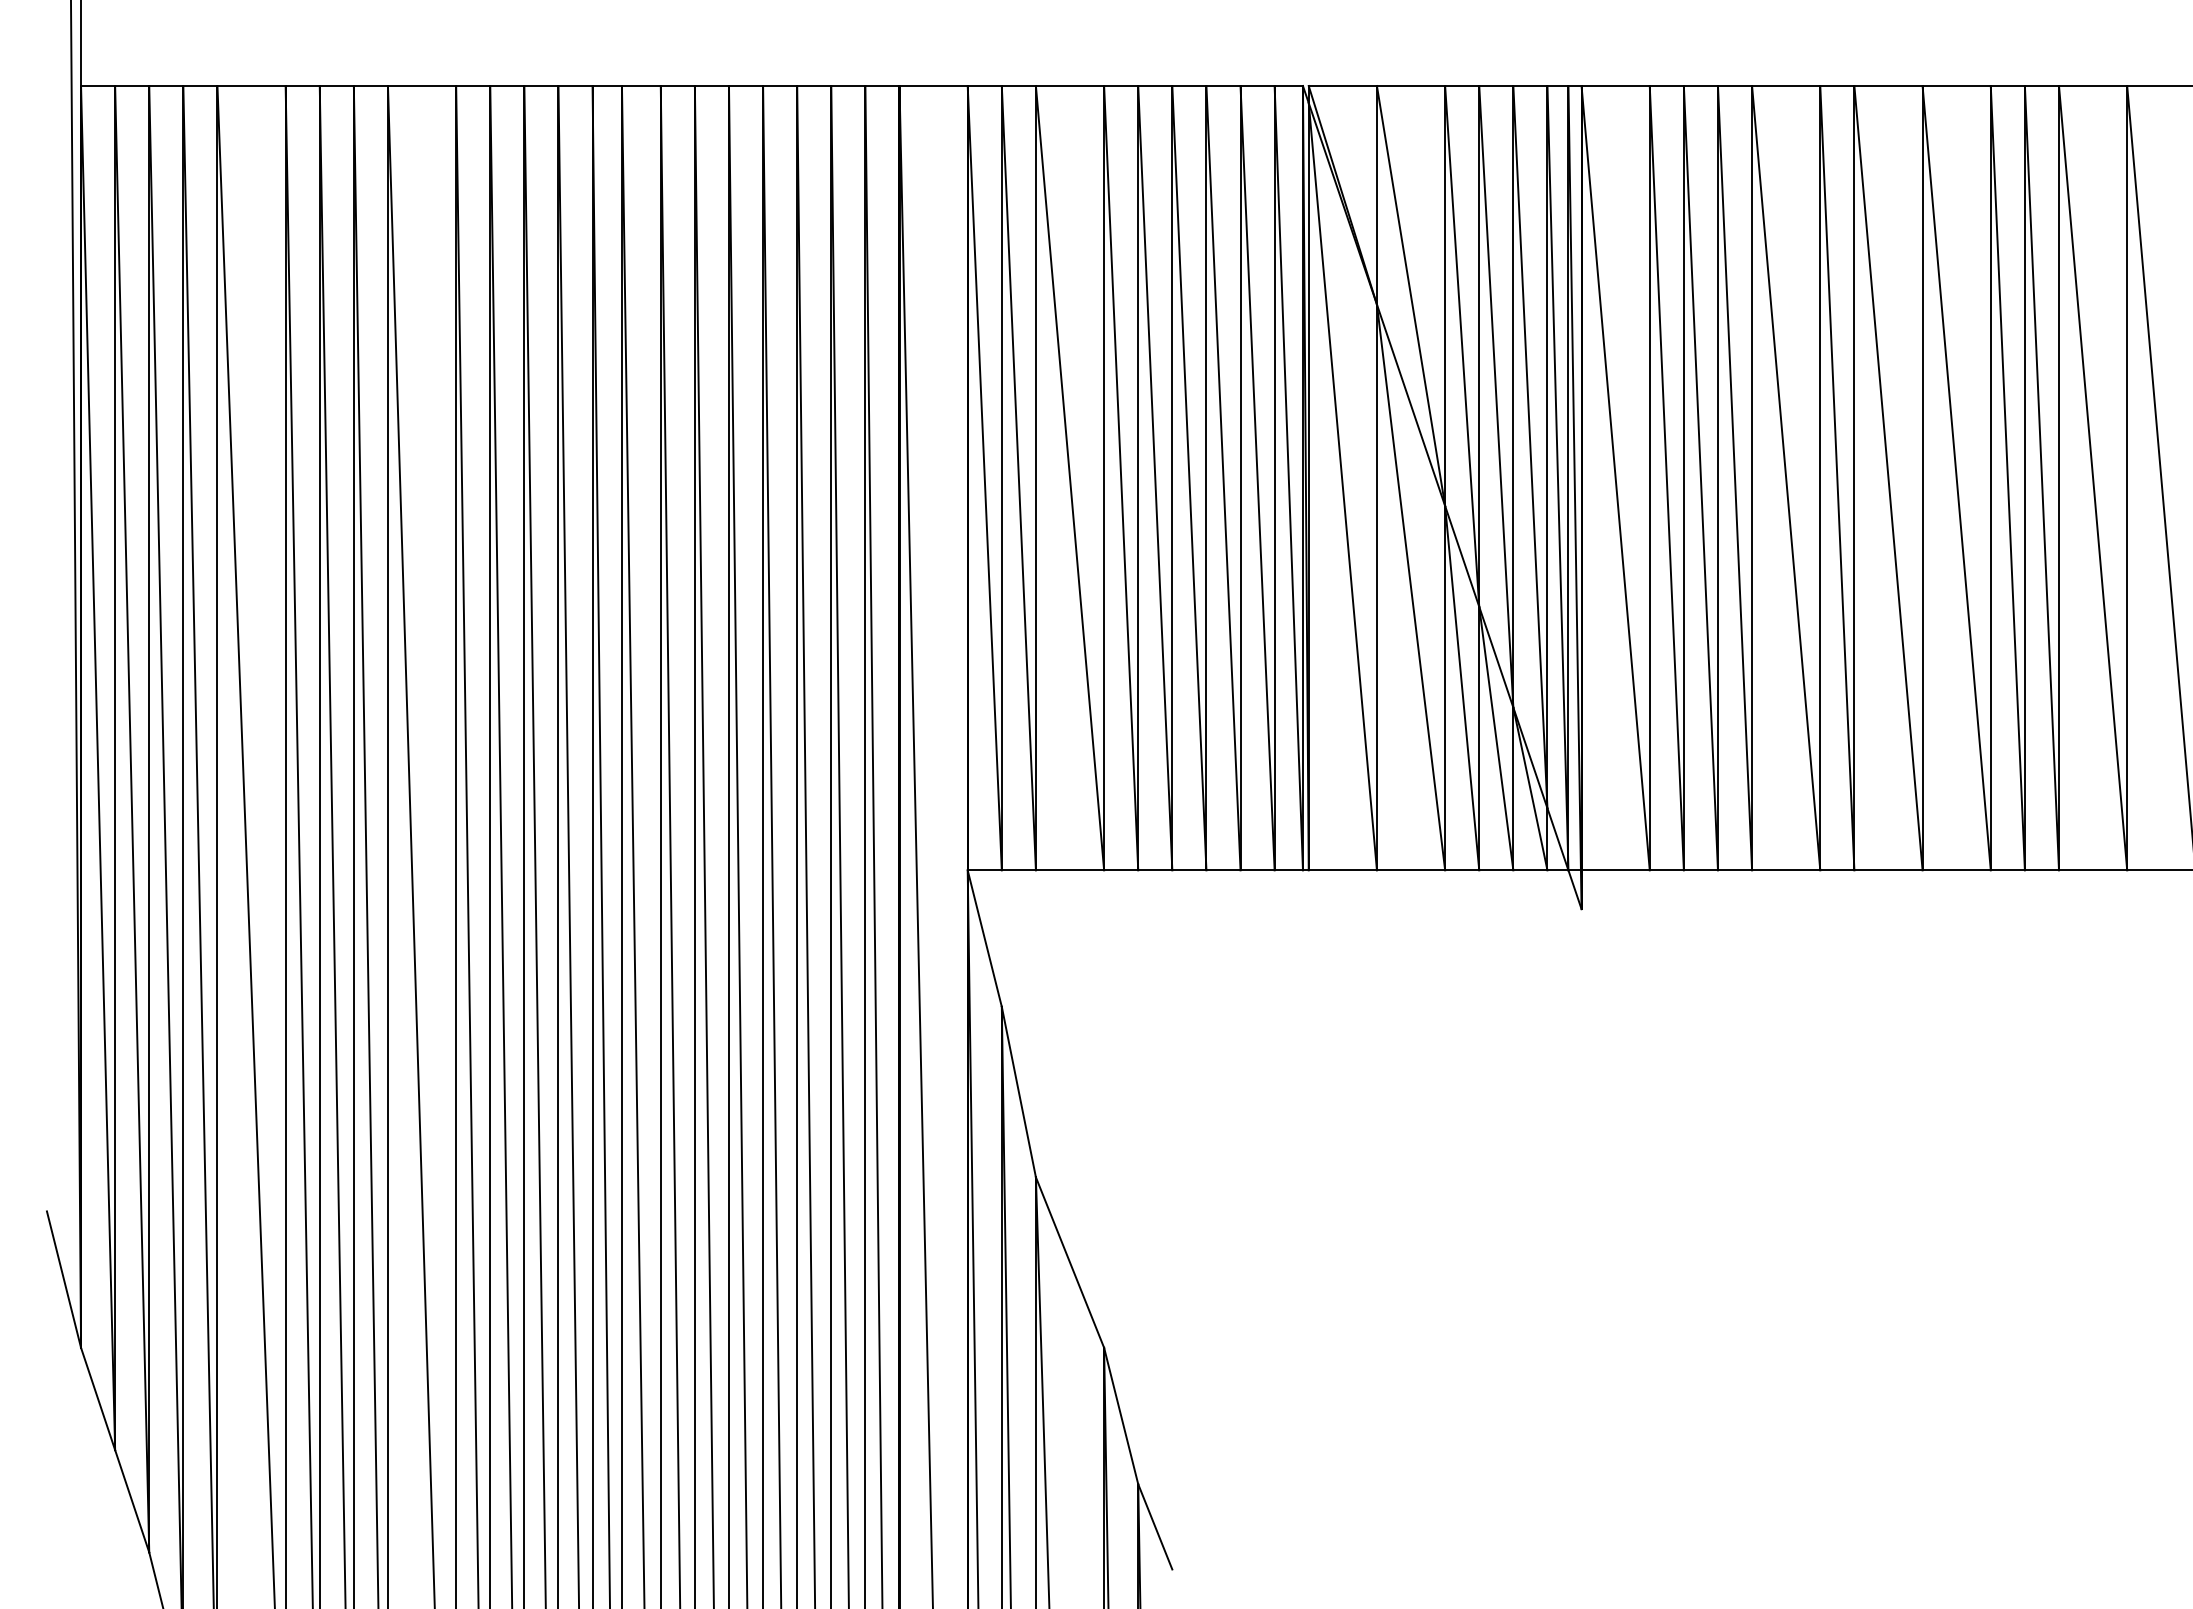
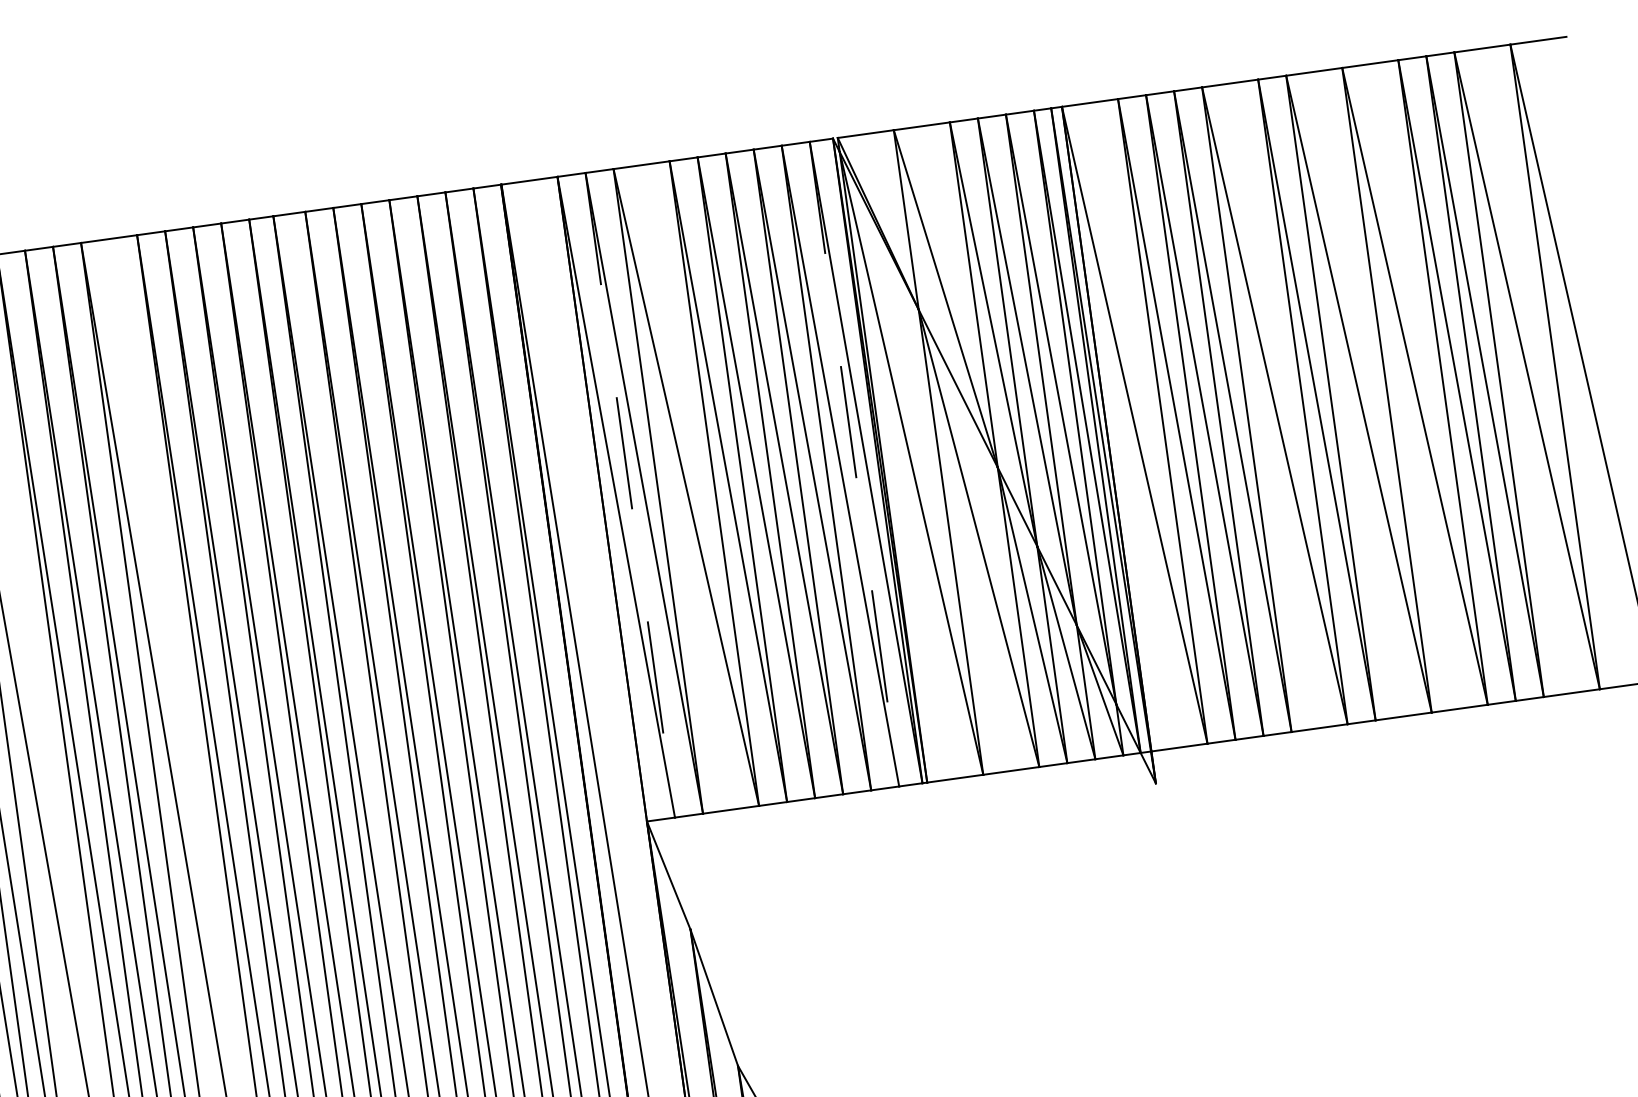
line: (1001, 478) -> (630, 495), solid -> dashed
line: (1274, 478) -> (854, 464), solid -> dashed

